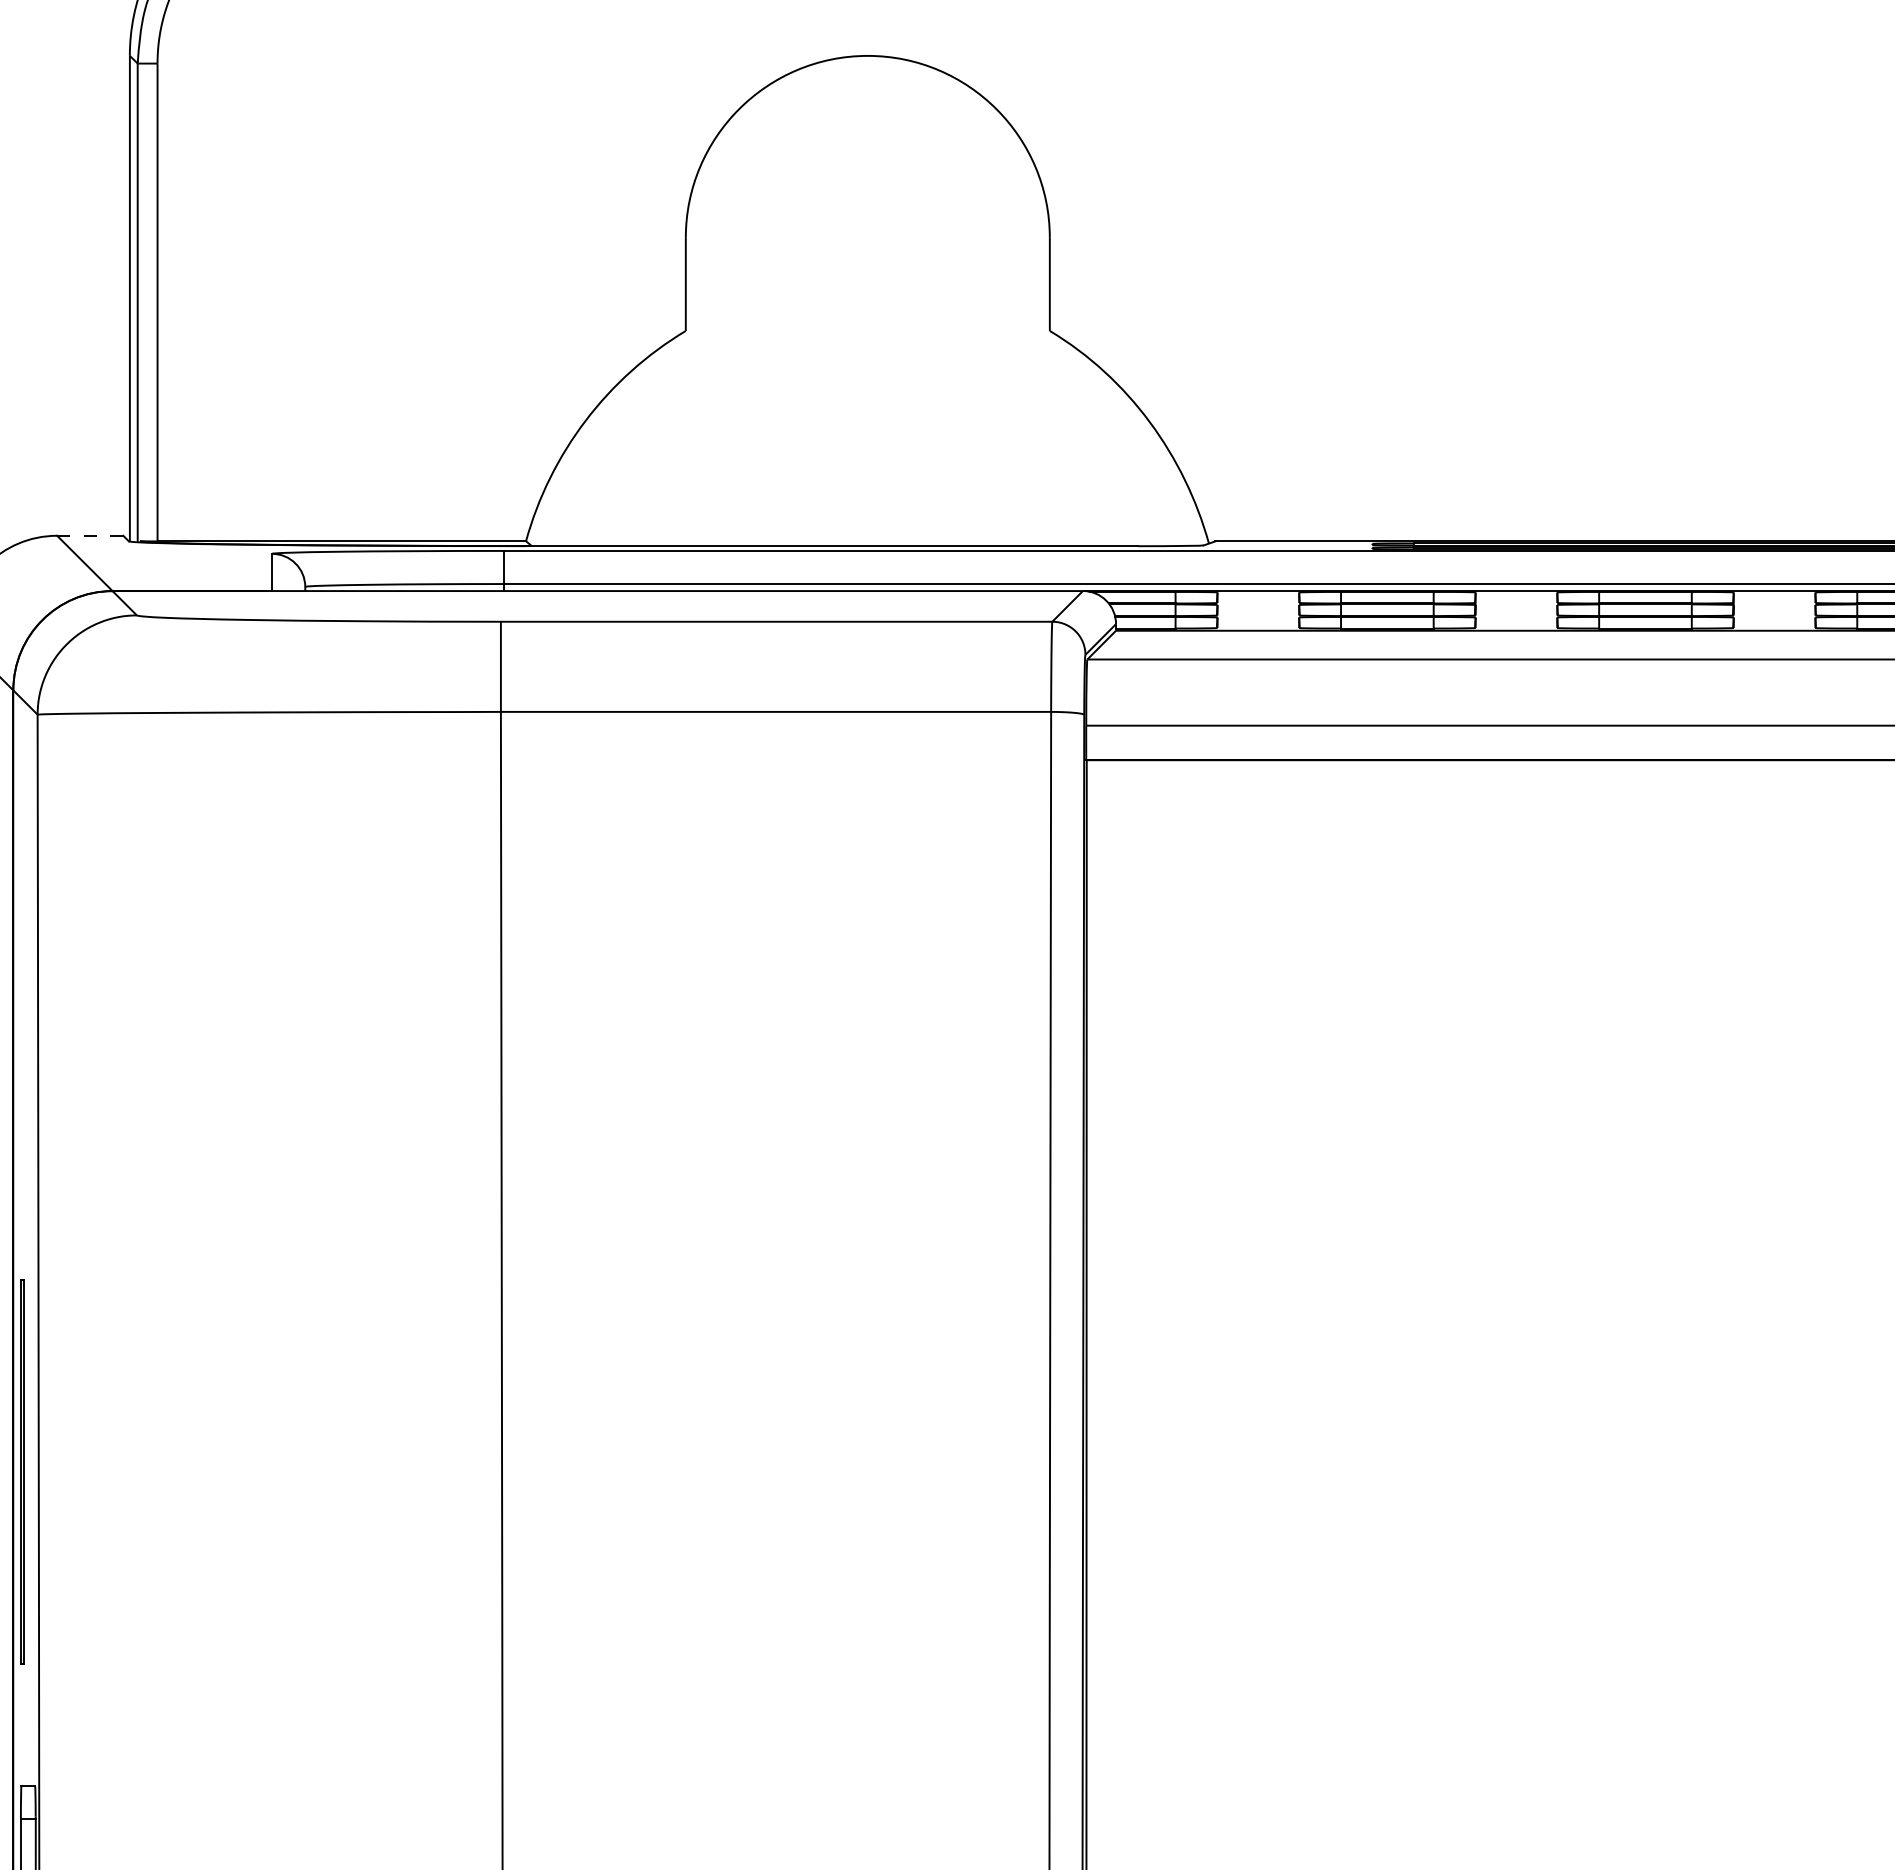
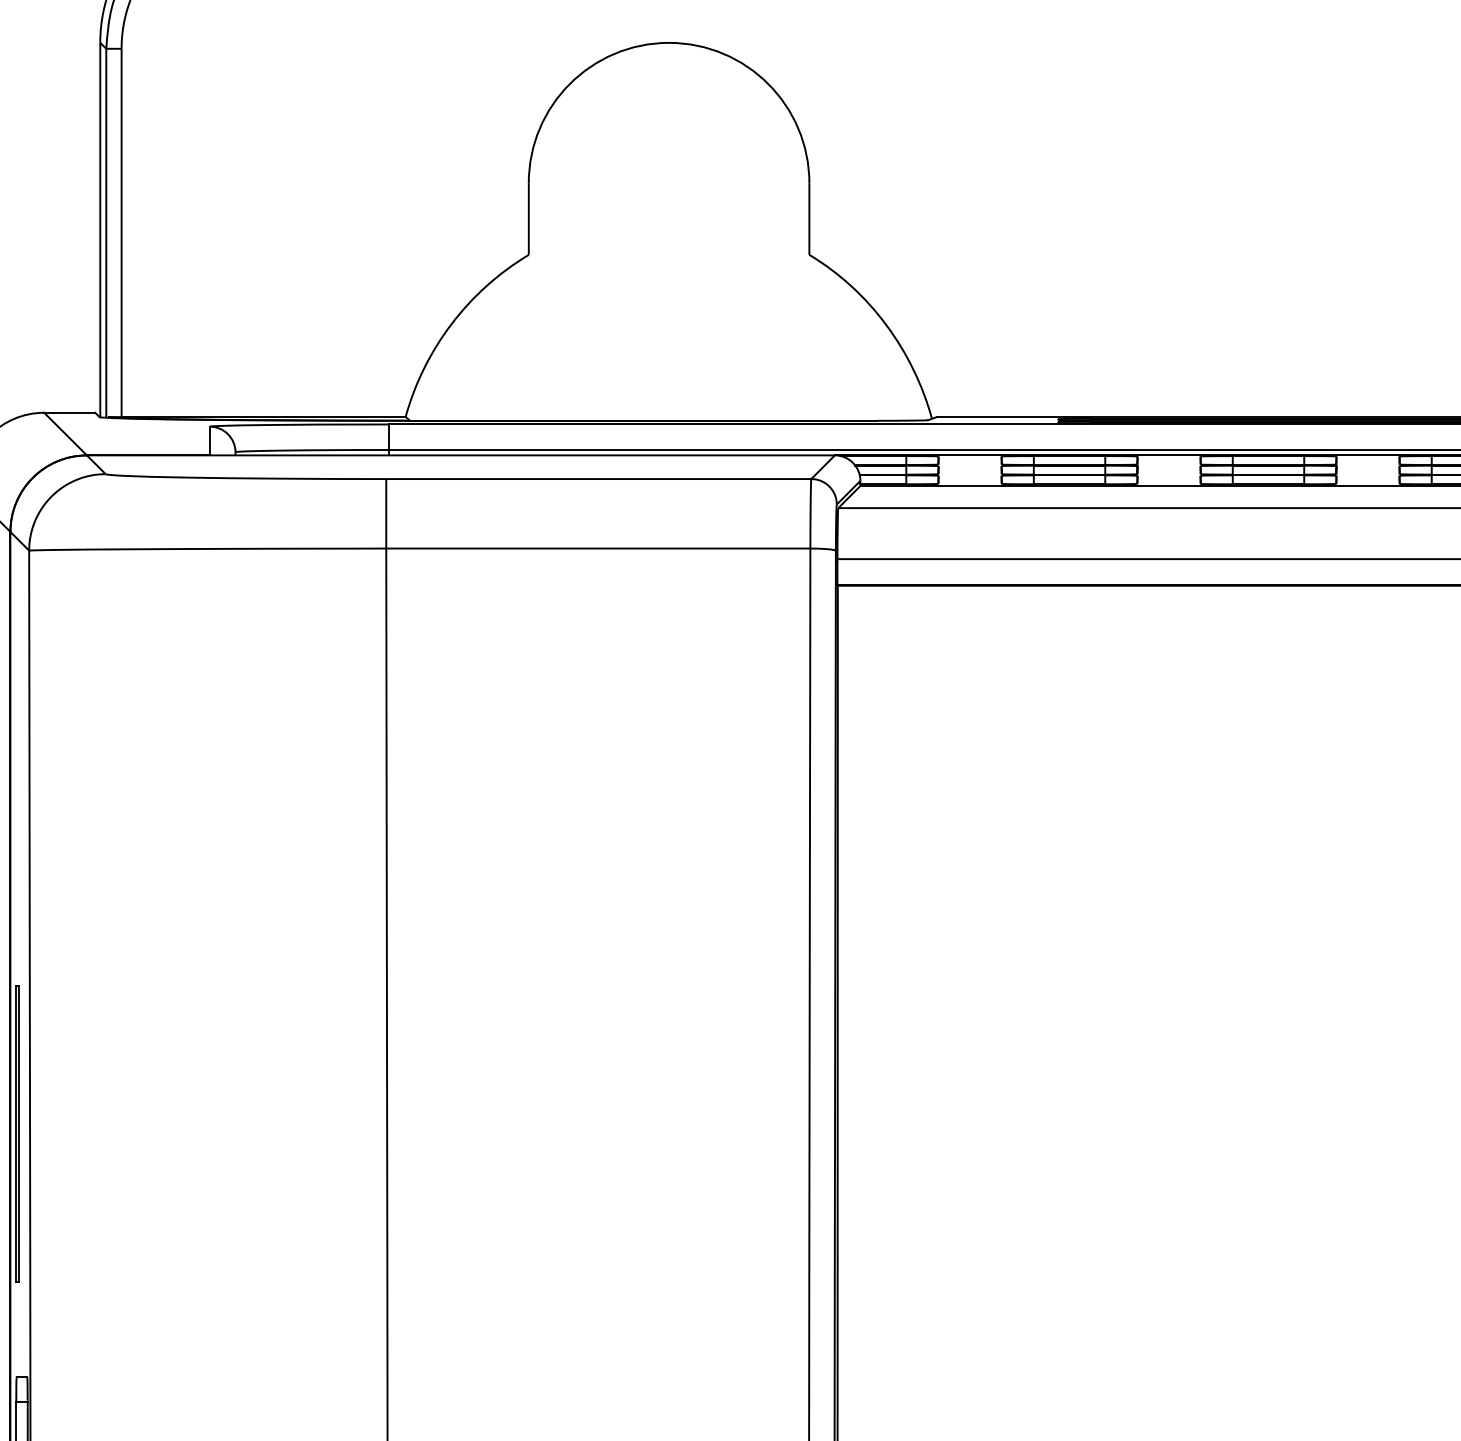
line: (89, 535) -> (69, 412), dashed -> solid

